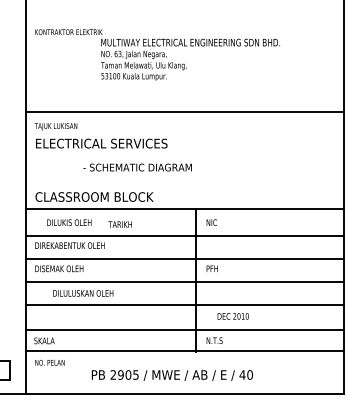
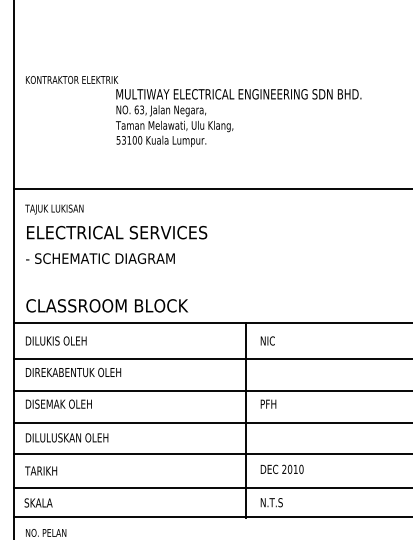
text: (137, 167) -> (100, 258), moved
text: (69, 222) -> (56, 340), moved
text: (119, 224) -> (40, 470), moved
text: (83, 293) -> (67, 438), moved
text: (232, 316) -> (281, 469), moved

